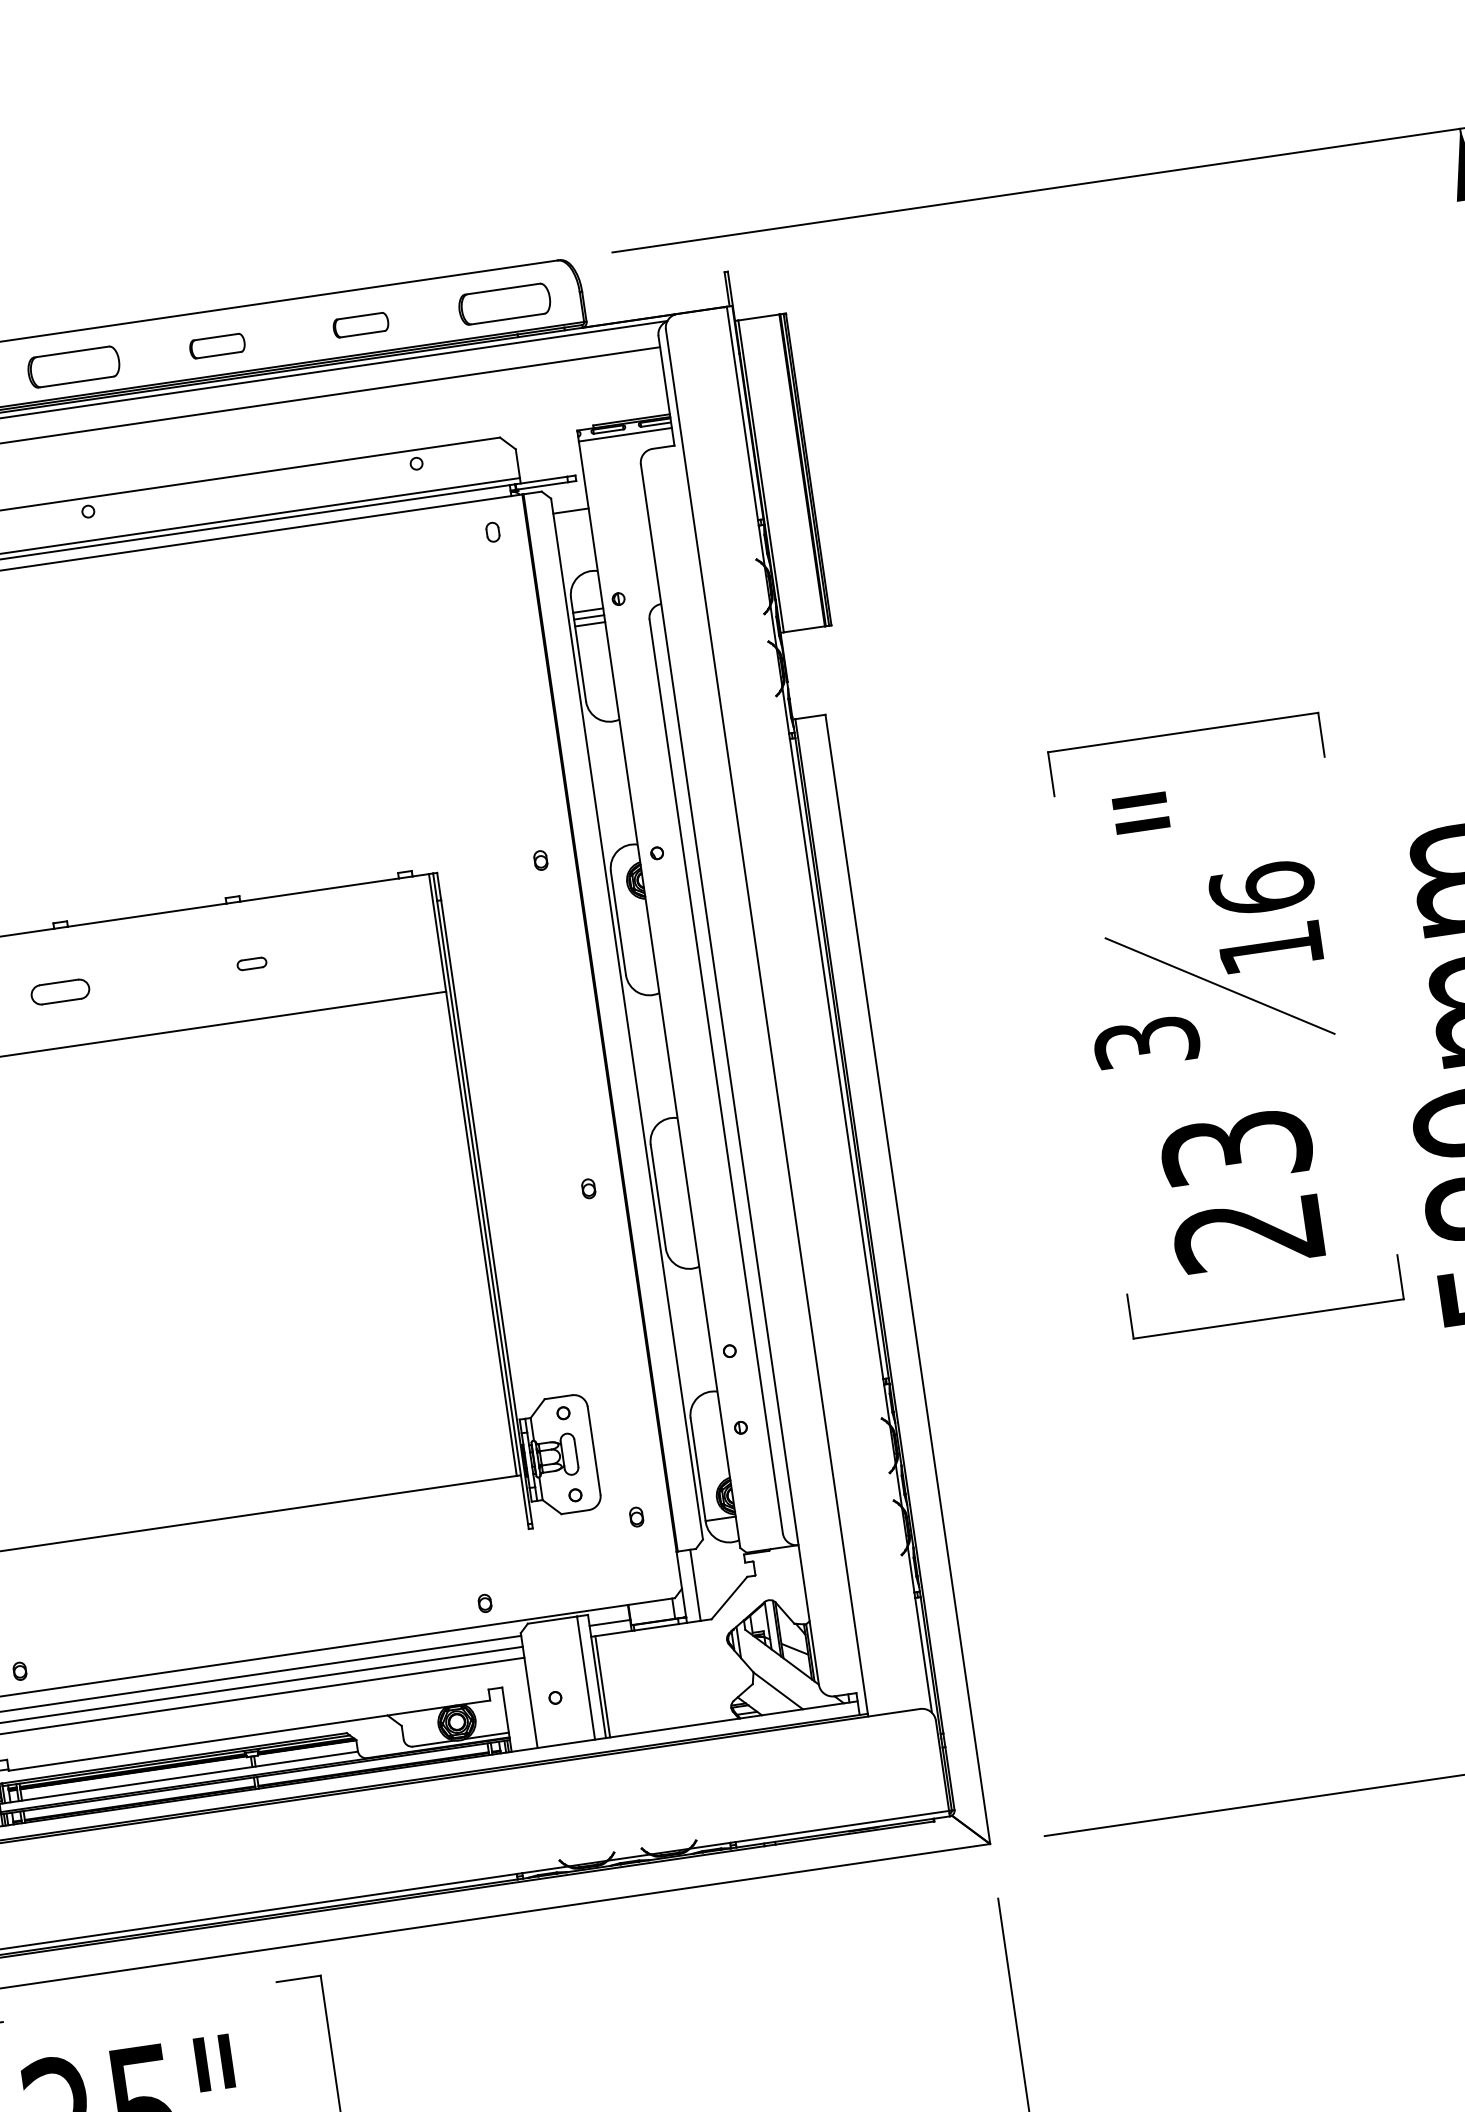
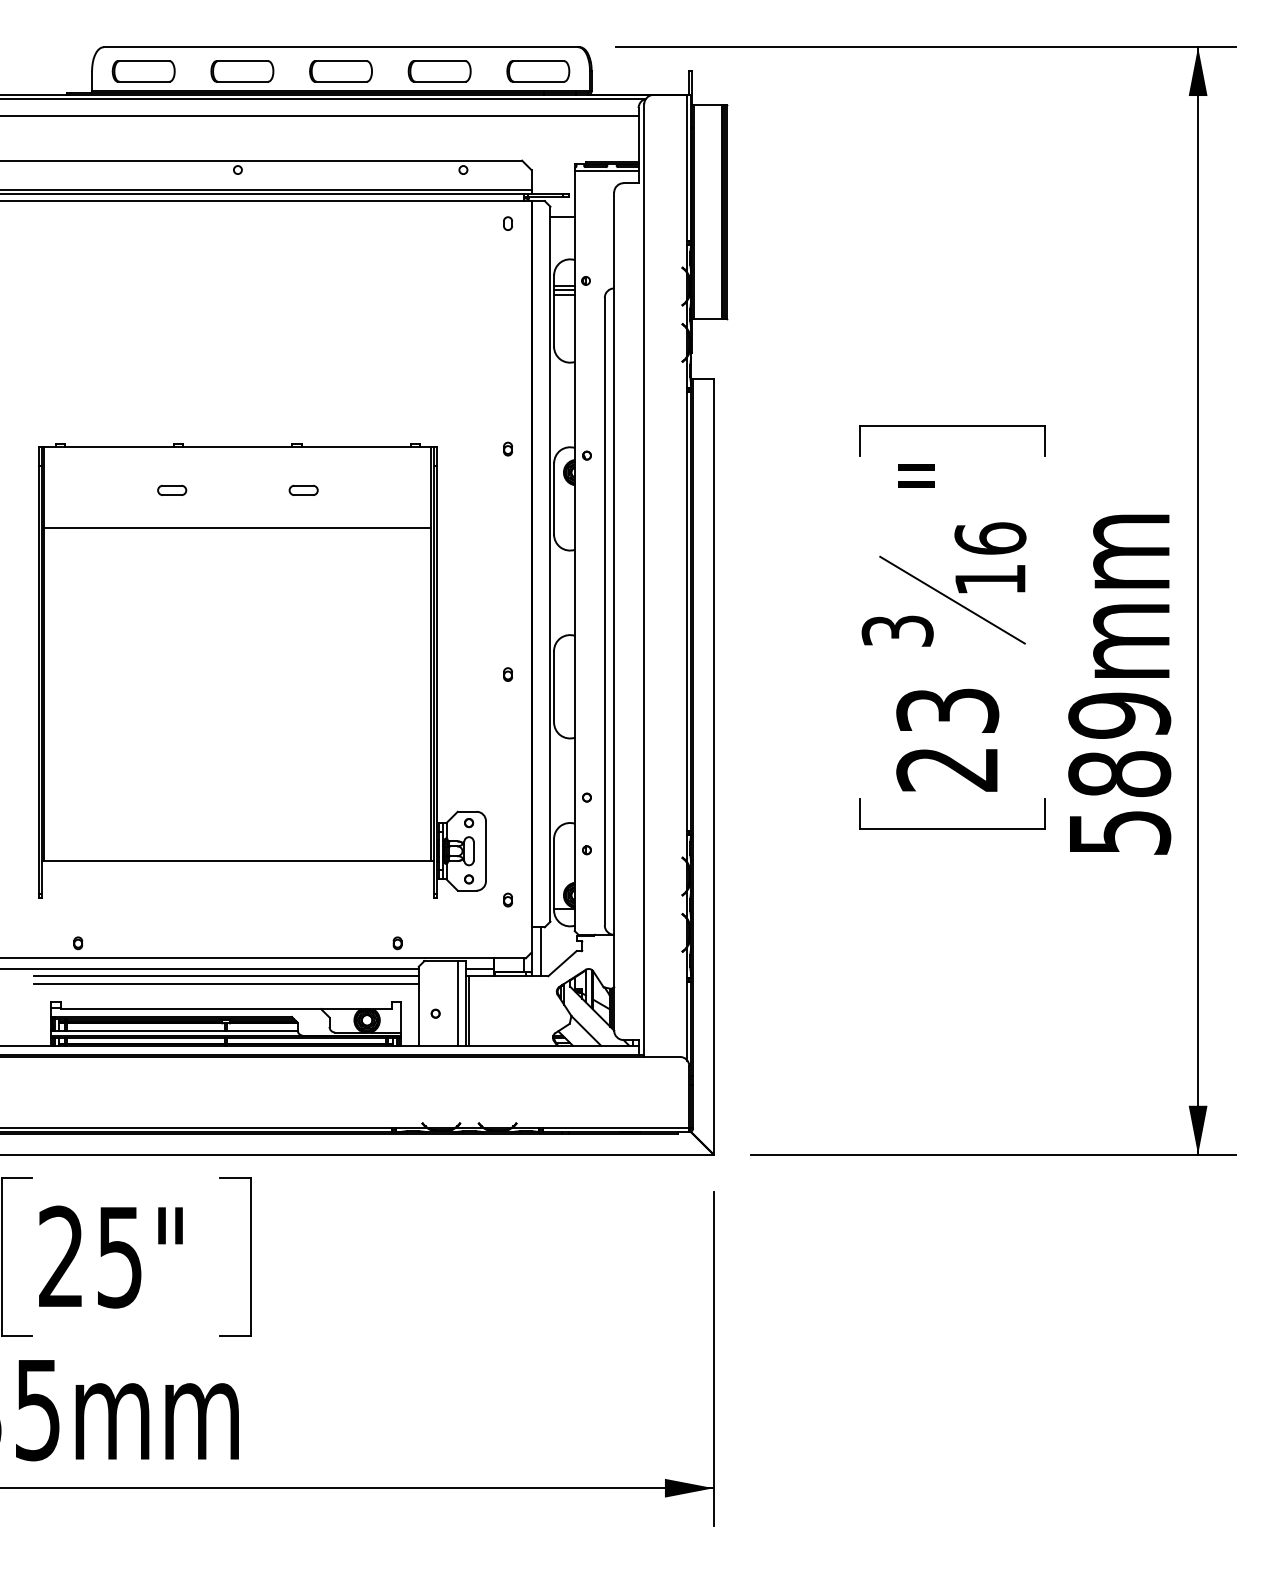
part: (360, 325) -> (439, 71), size x1.67
part: (216, 346) -> (340, 71), size x1.67
part: (251, 962) -> (303, 489), size x1.43
part: (61, 992) -> (172, 490), size x0.71

